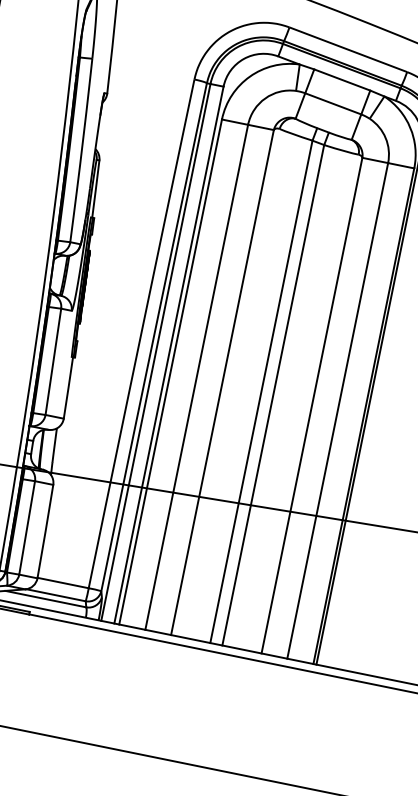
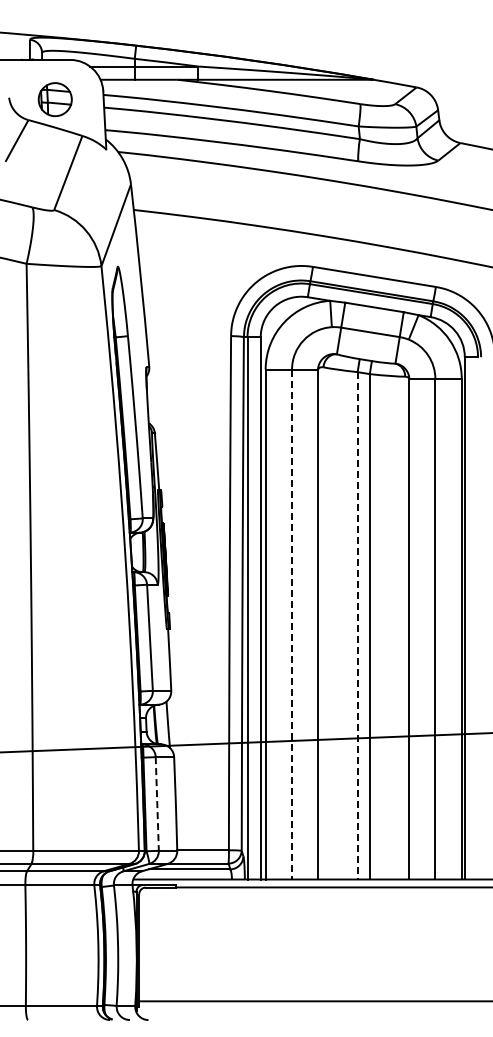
line: (197, 377) -> (292, 624), solid -> dashed
line: (261, 391) -> (357, 625), solid -> dashed
line: (27, 527) -> (157, 803), solid -> dashed

